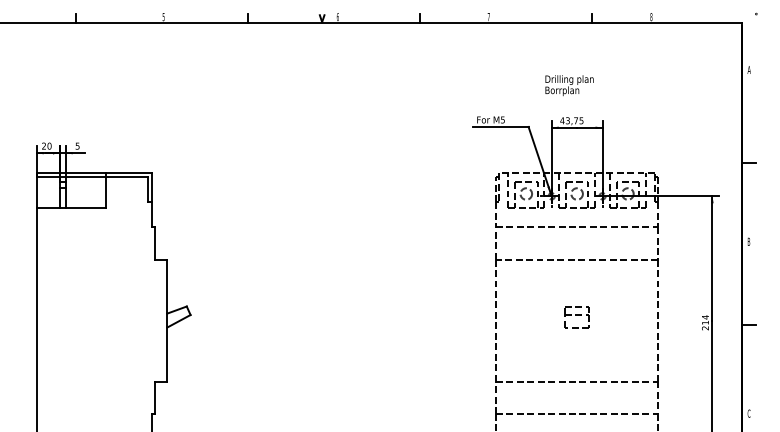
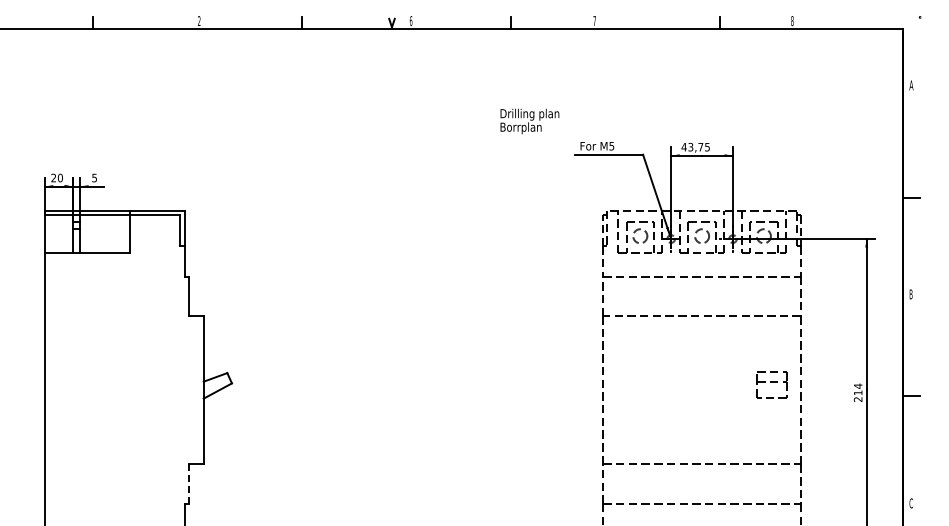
text: (163, 16) -> (199, 20), 5 -> 2
text: (569, 85) -> (529, 121), moved
part: (576, 316) -> (771, 384), moved
line: (154, 398) -> (188, 484), solid -> dashed

